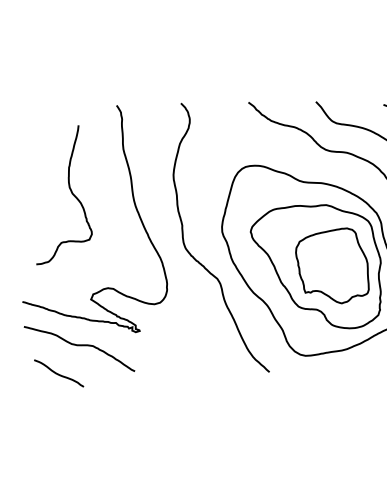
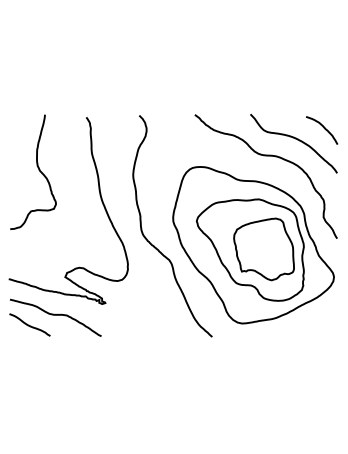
curve: (70, 193) -> (38, 170), moved
curve: (57, 372) -> (28, 324), moved

